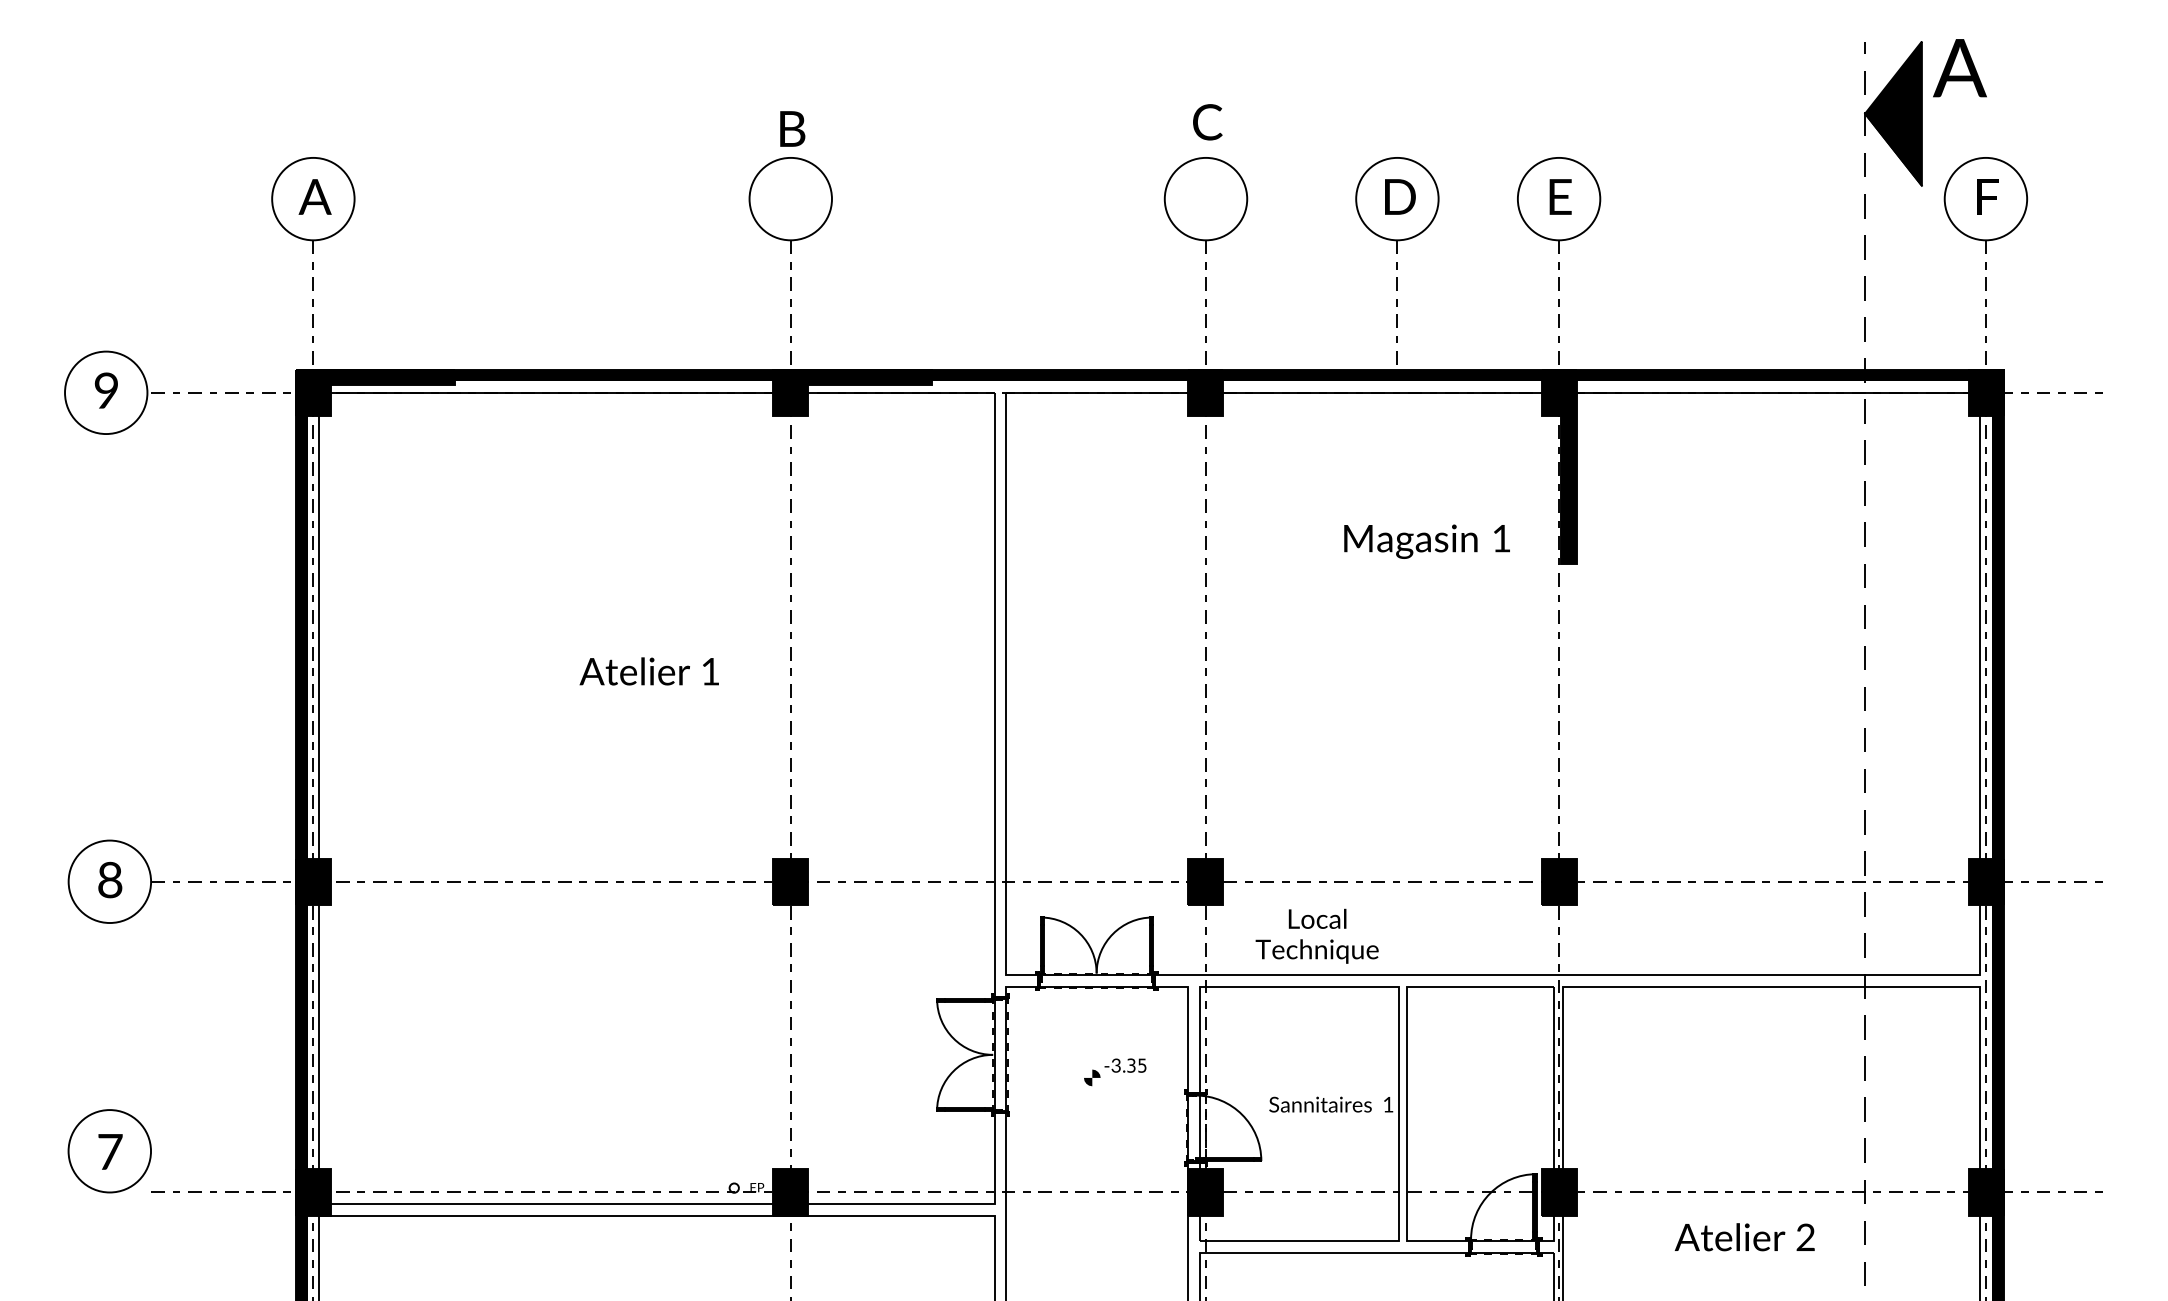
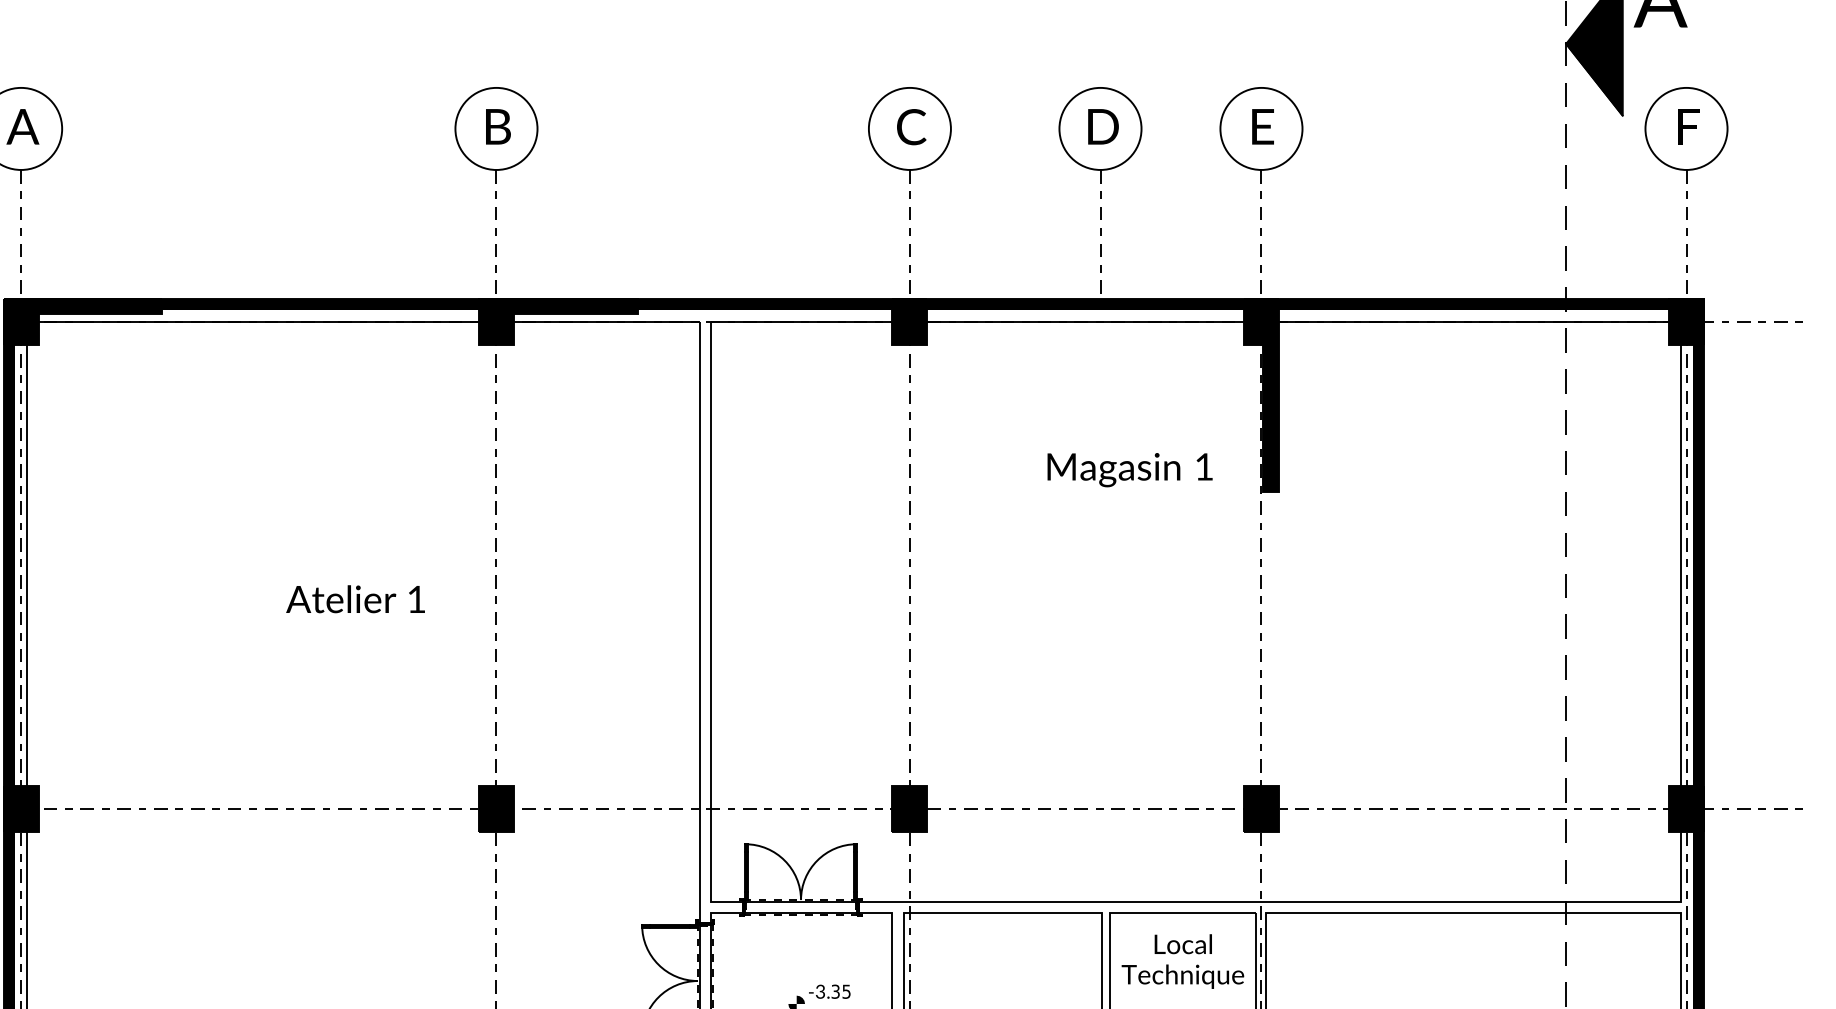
text: (1207, 122) -> (911, 127), moved
text: (792, 128) -> (498, 126), moved
text: (1316, 935) -> (1182, 960), moved

